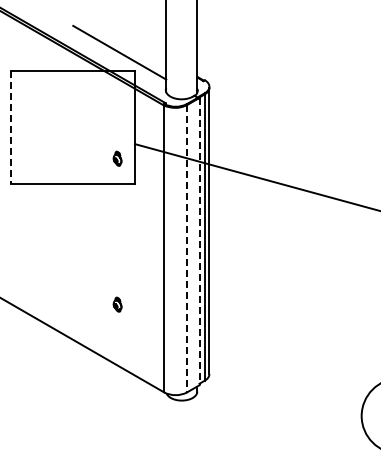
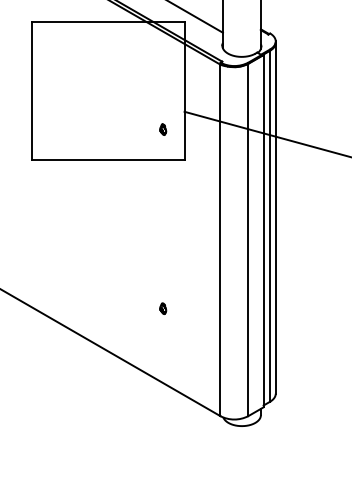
line: (10, 127) -> (31, 91), dashed -> solid
part: (117, 158) -> (163, 129), size x0.62
line: (199, 241) -> (263, 231), dashed -> solid
line: (187, 248) -> (248, 239), dashed -> solid
part: (117, 304) -> (163, 308), size x0.62

